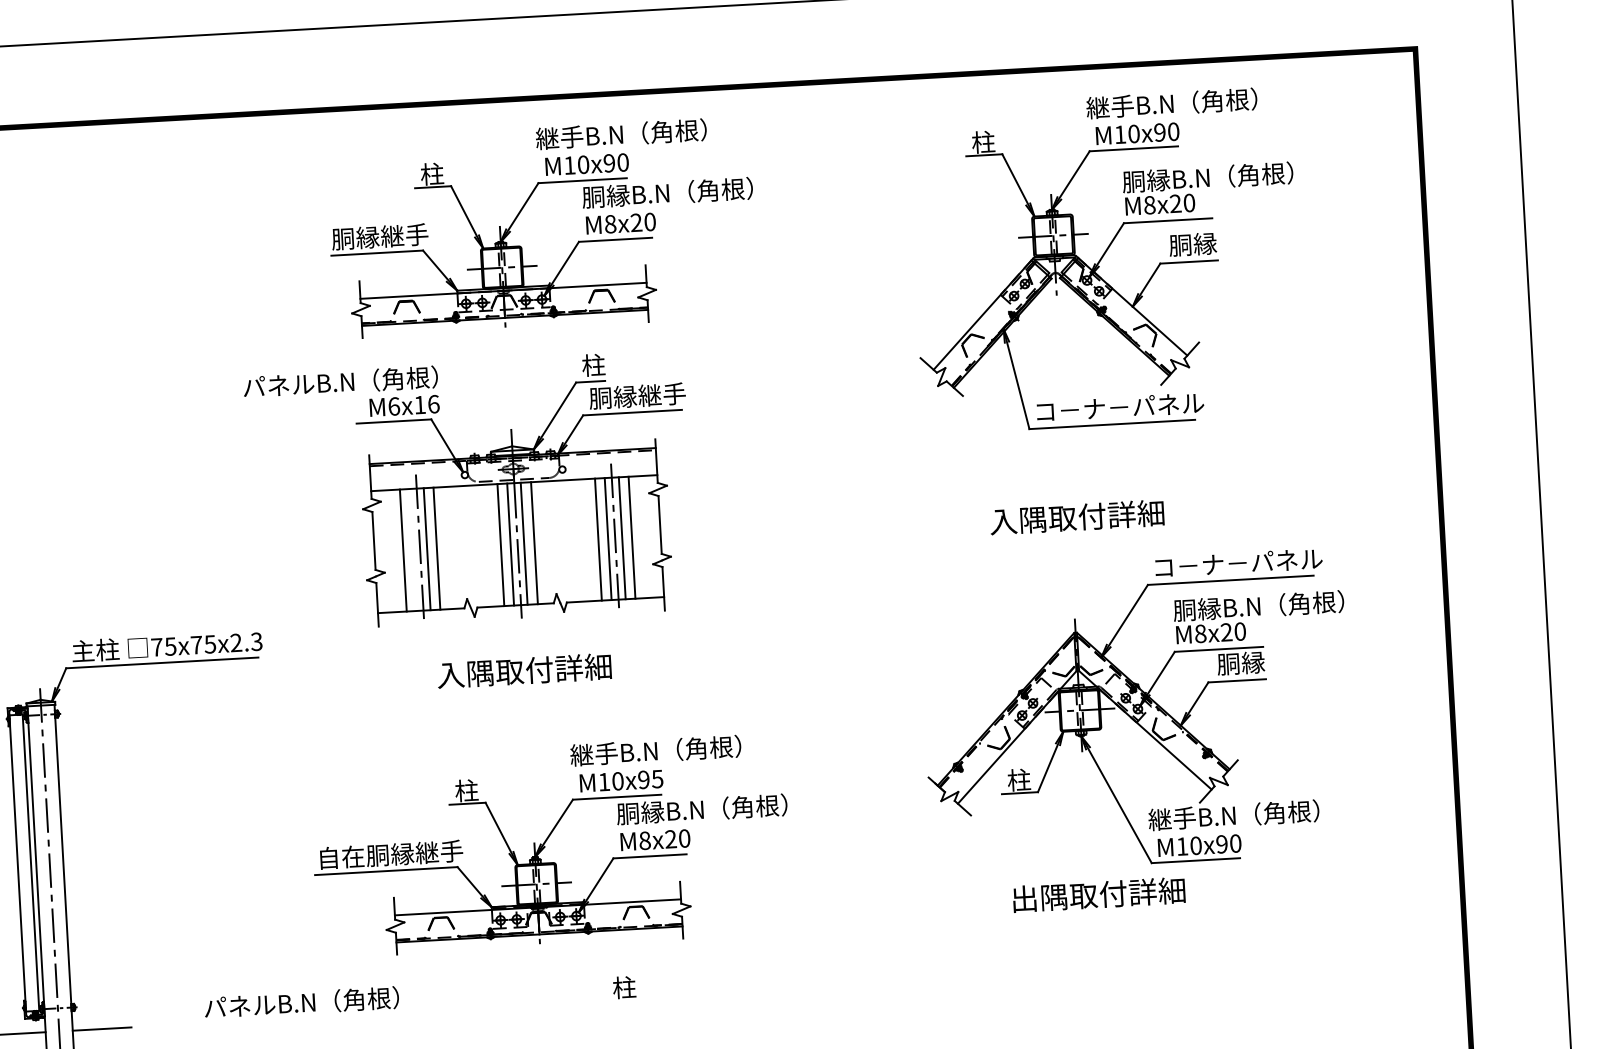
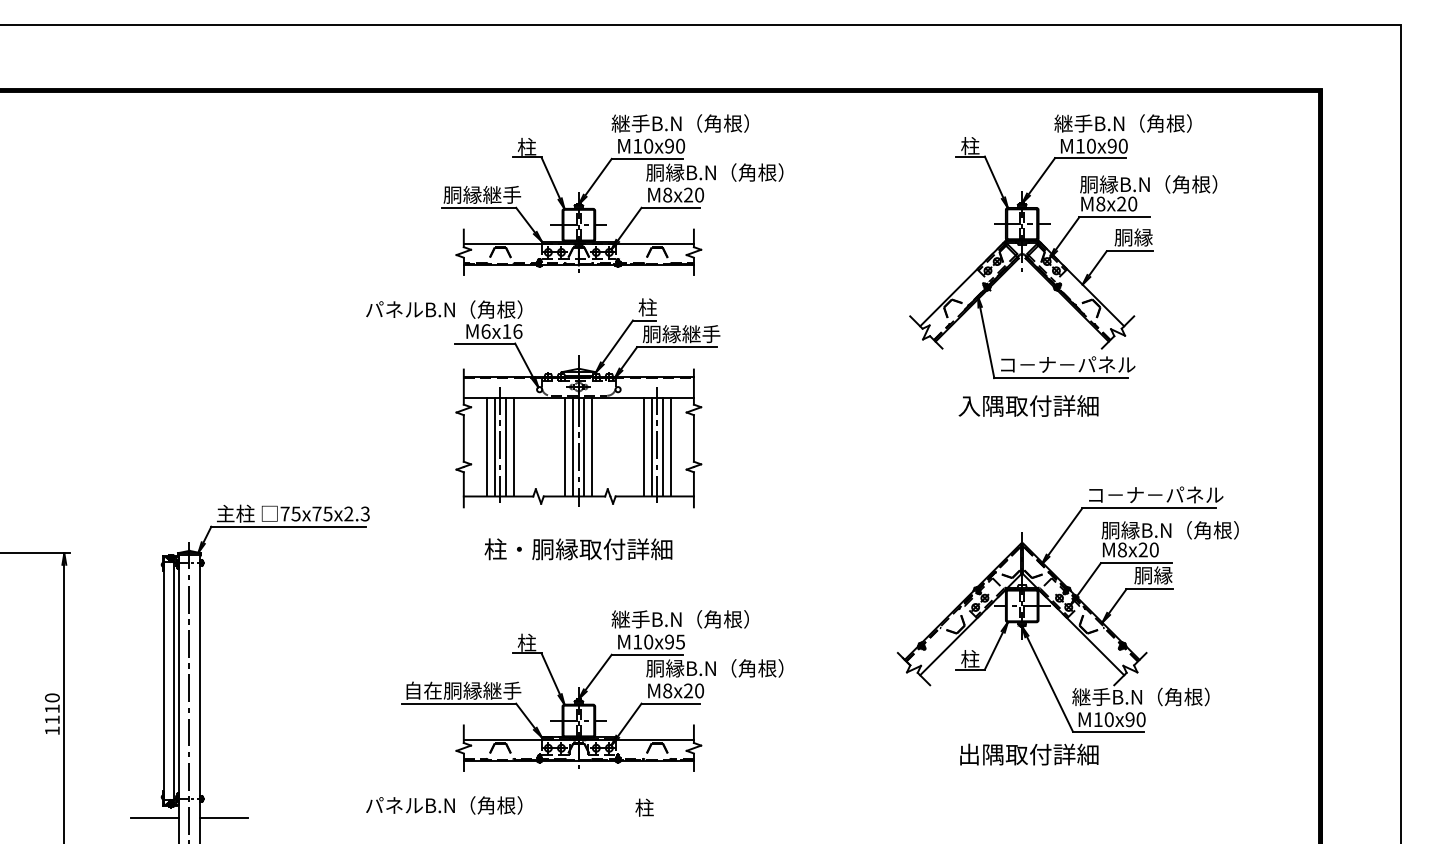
text: (1076, 516) -> (1028, 405), moved
line: (412, 550) -> (494, 447), added
text: (524, 671) -> (578, 549), 入隅取付詳細 -> 柱・胴縁取付詳細
text: (302, 1002) -> (444, 805), moved

